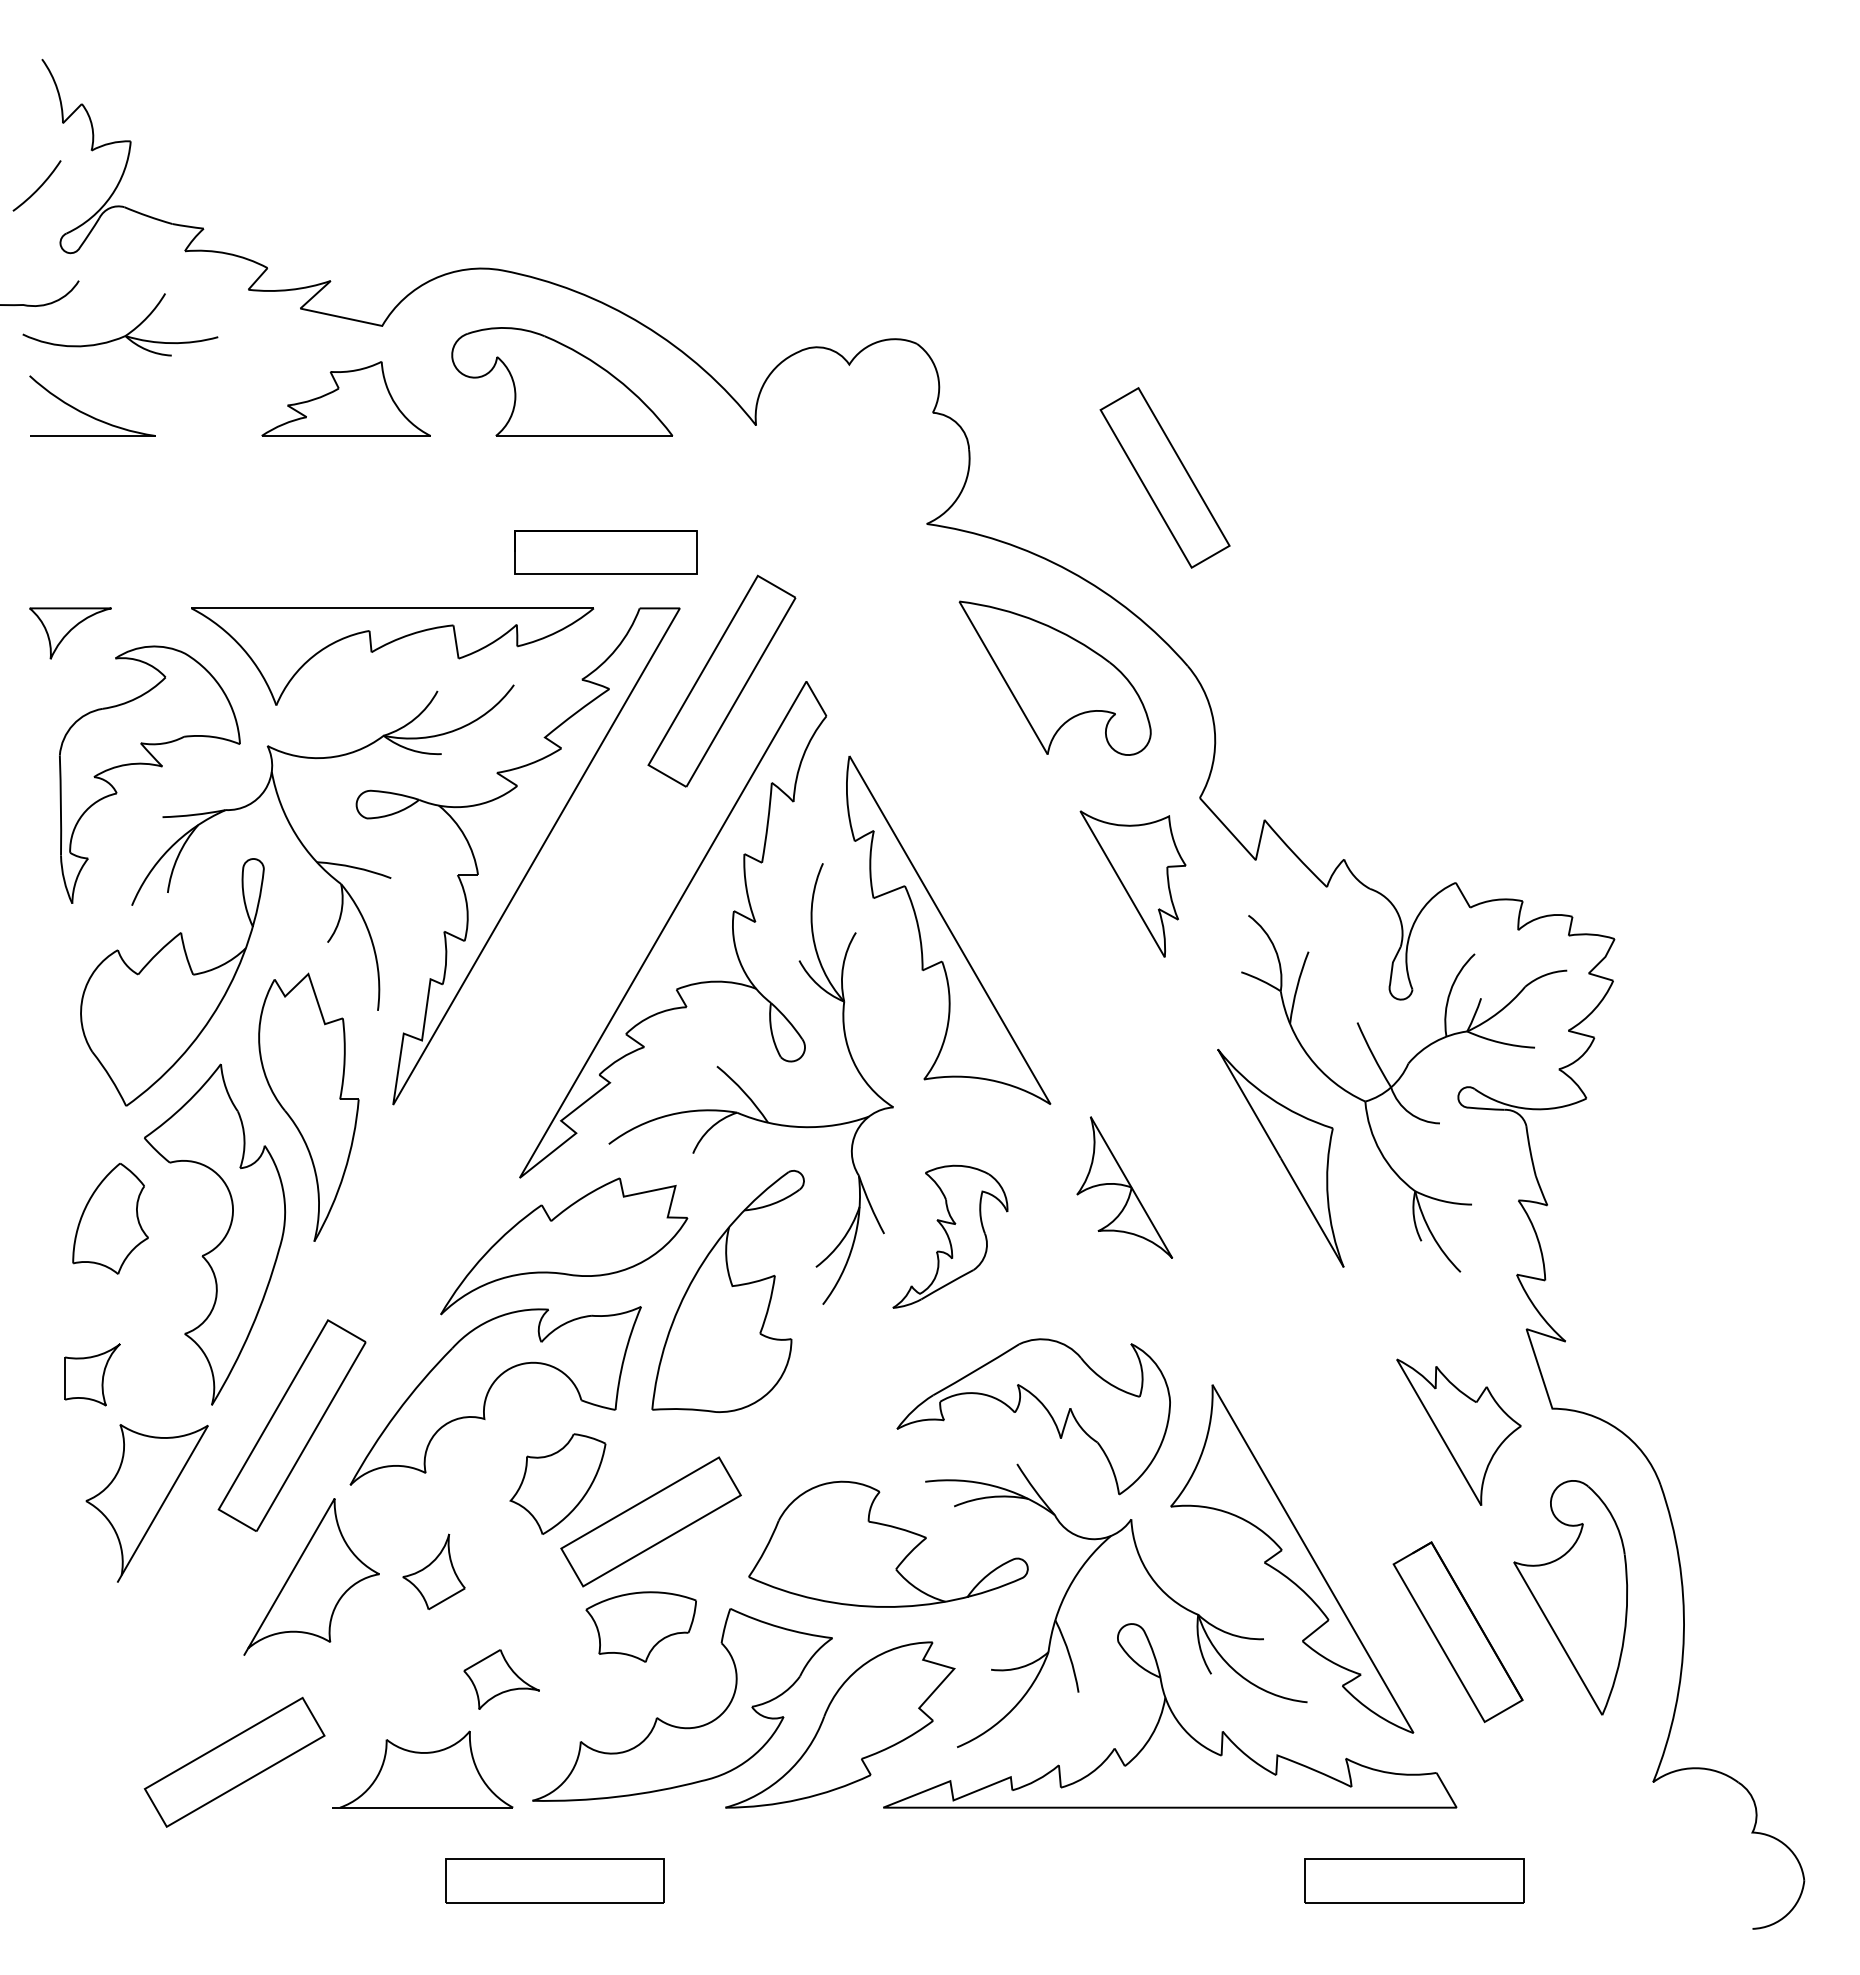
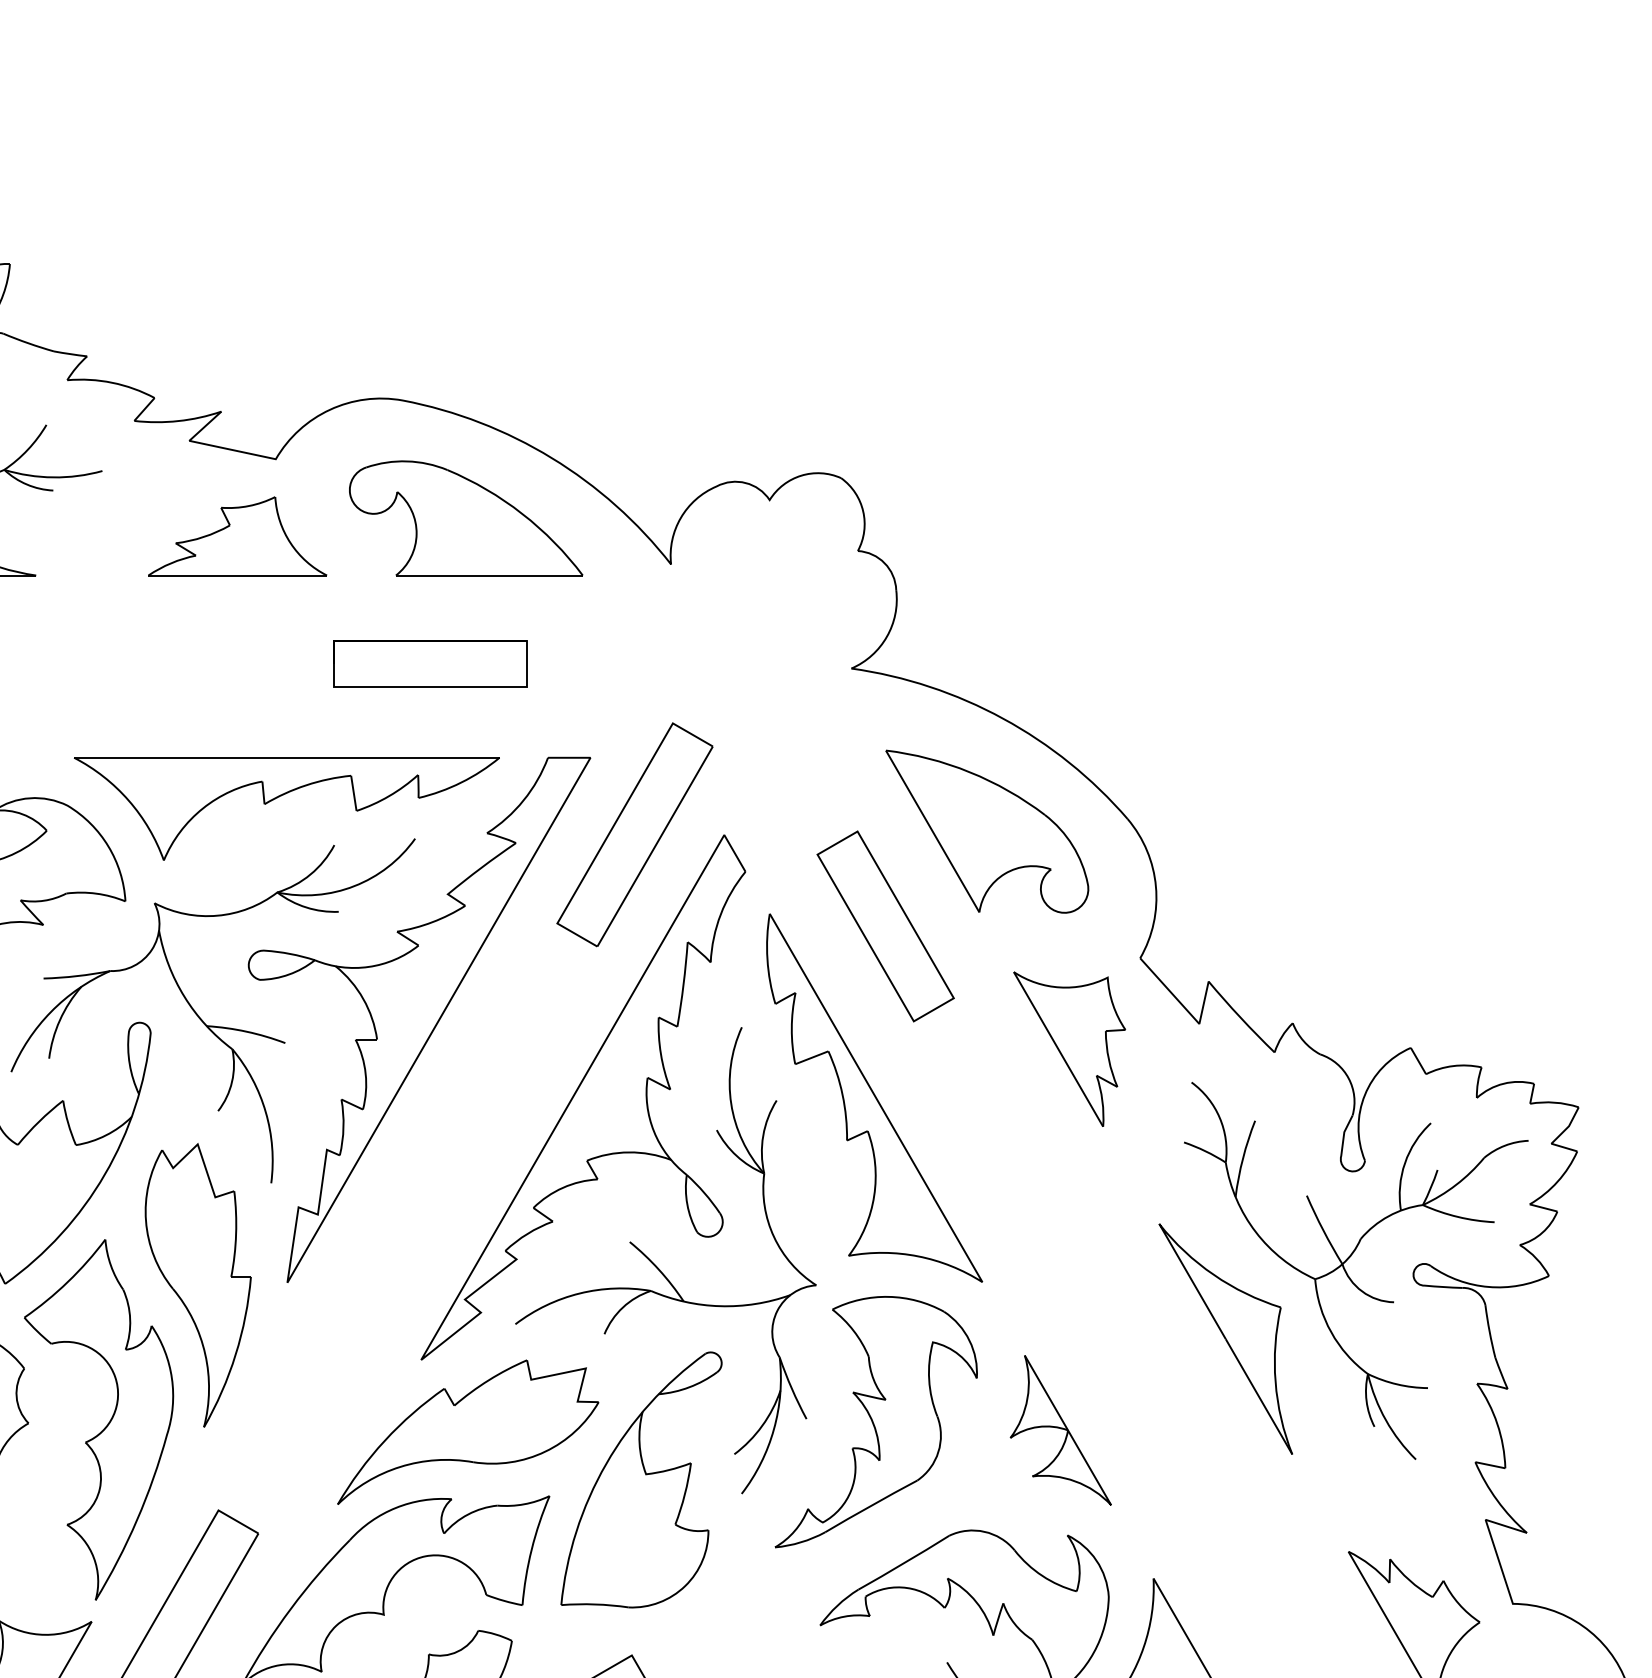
part: (1164, 477) -> (885, 926), moved
part: (605, 552) -> (430, 663), moved
part: (1124, 1187) -> (1060, 1430), moved
part: (950, 1236) -> (876, 1421), size x1.67

